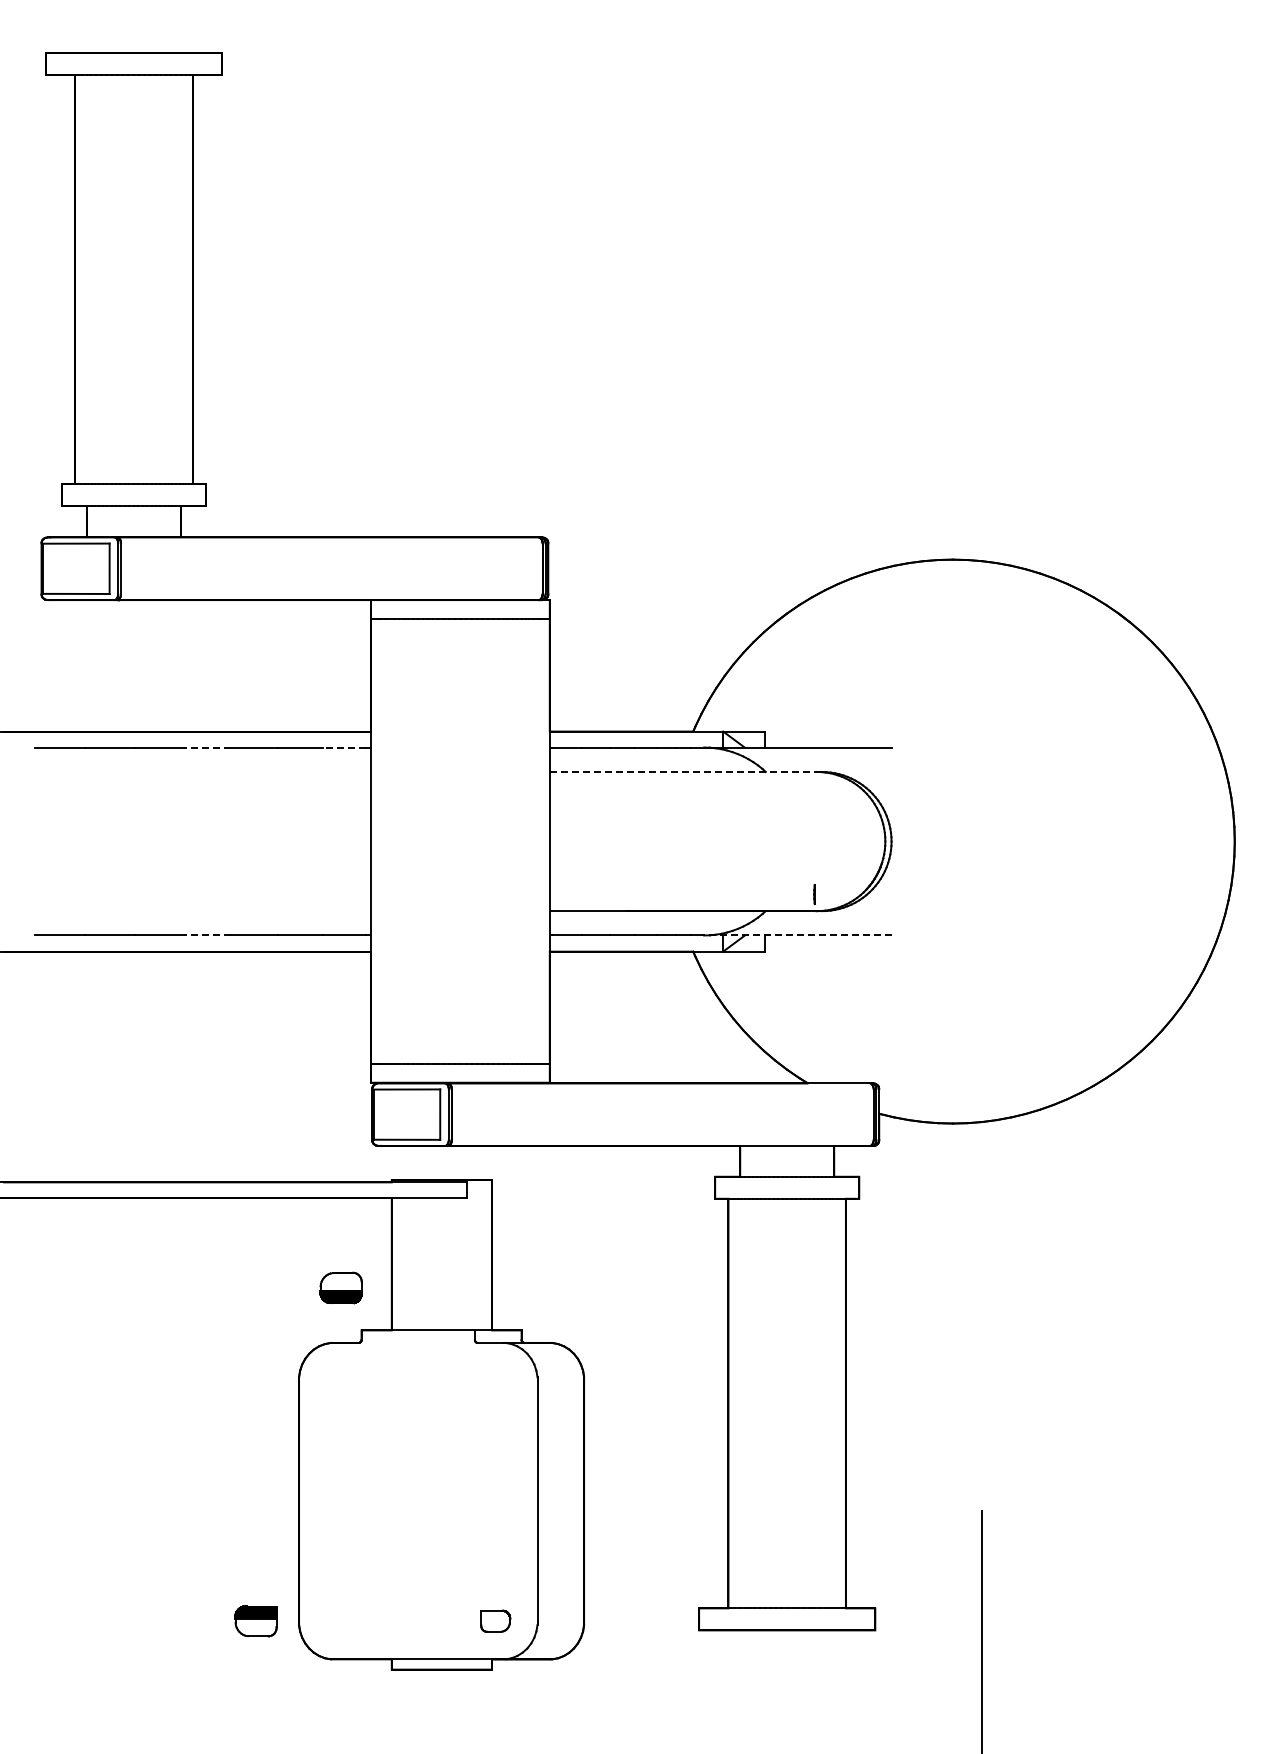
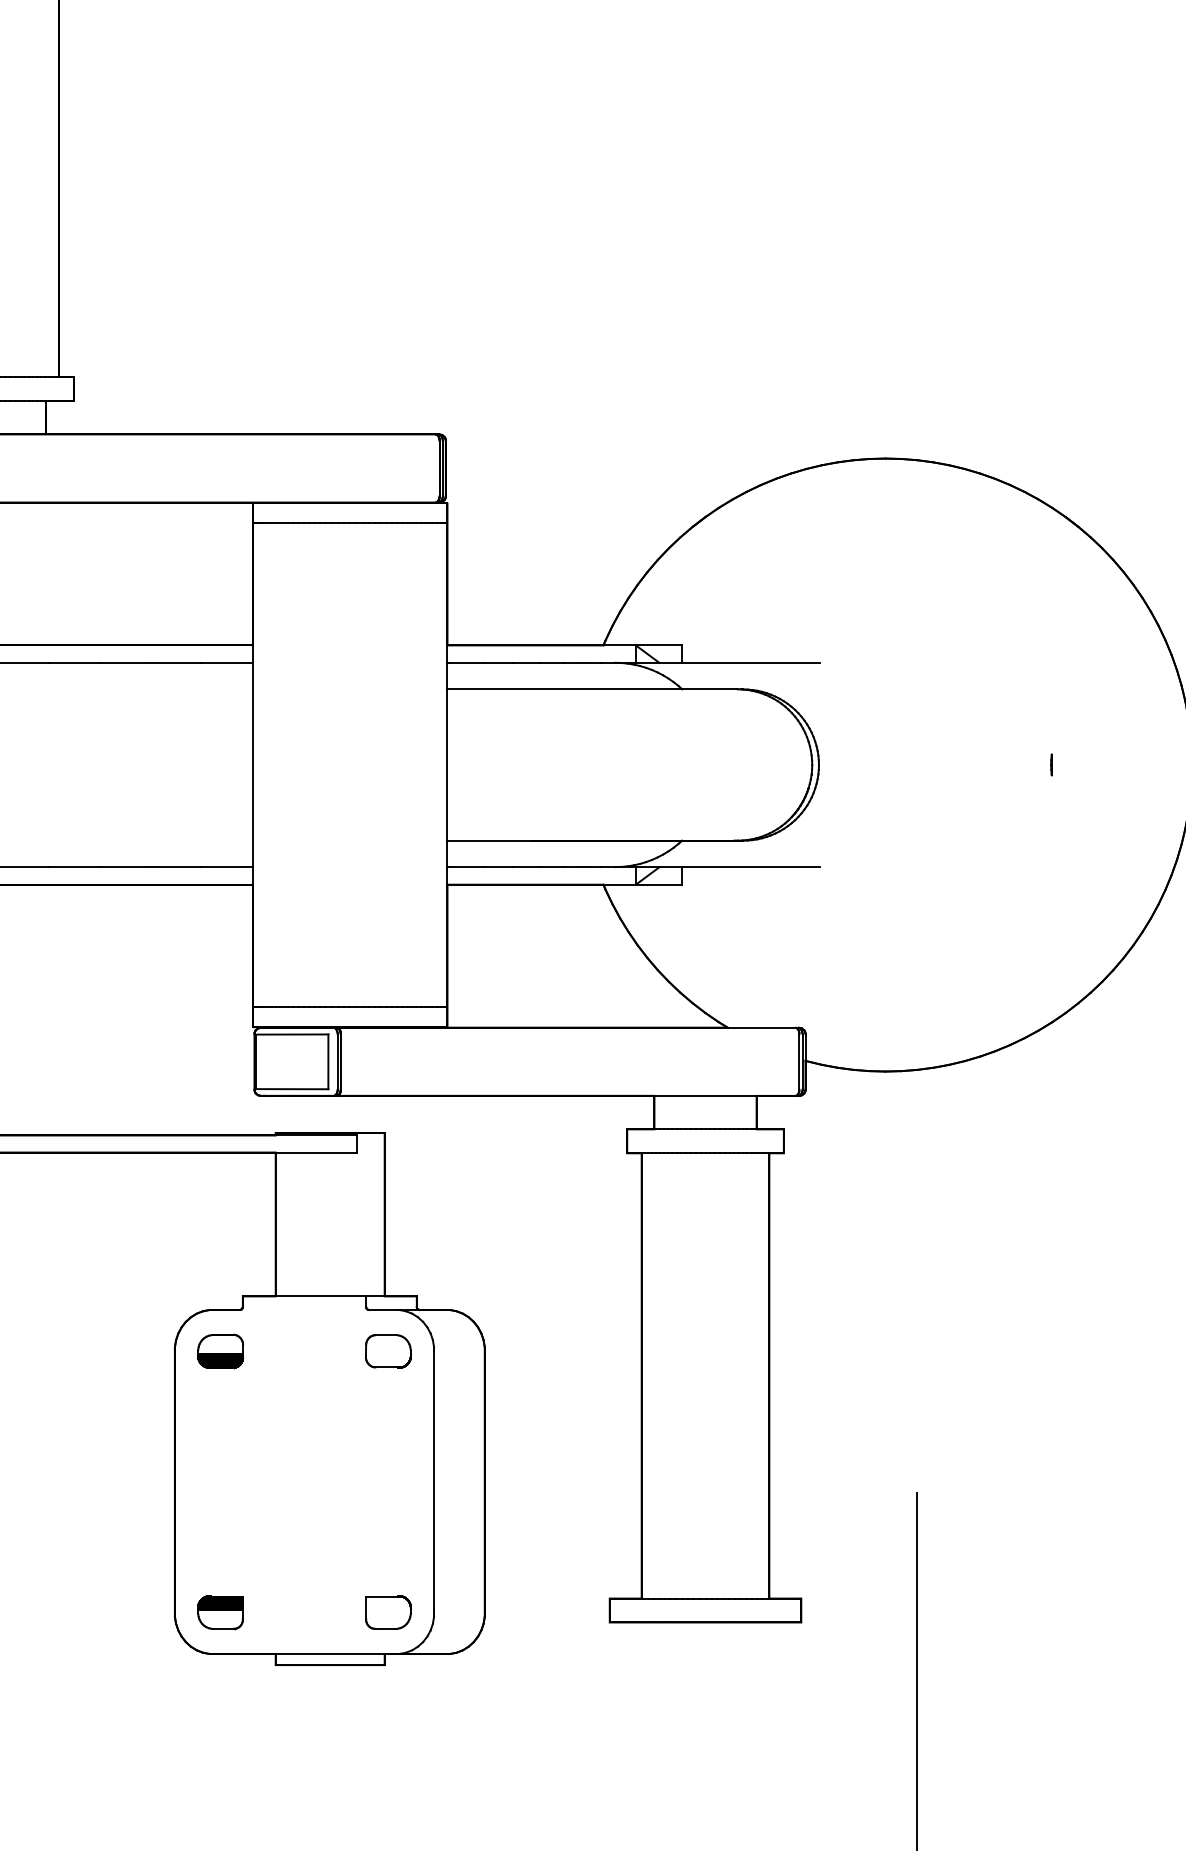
line: (207, 747) -> (75, 662), dashed -> solid
line: (344, 747) -> (224, 662), dashed -> solid
line: (683, 771) -> (592, 688), dashed -> solid
line: (814, 894) -> (1051, 764), moved
line: (207, 935) -> (75, 867), dashed -> solid
line: (797, 935) -> (716, 867), dashed -> solid
part: (340, 1287) -> (219, 1350), moved
part: (495, 1380) -> (388, 1350), added
part: (255, 1621) -> (219, 1612), moved
part: (495, 1621) -> (388, 1612), size x1.43

